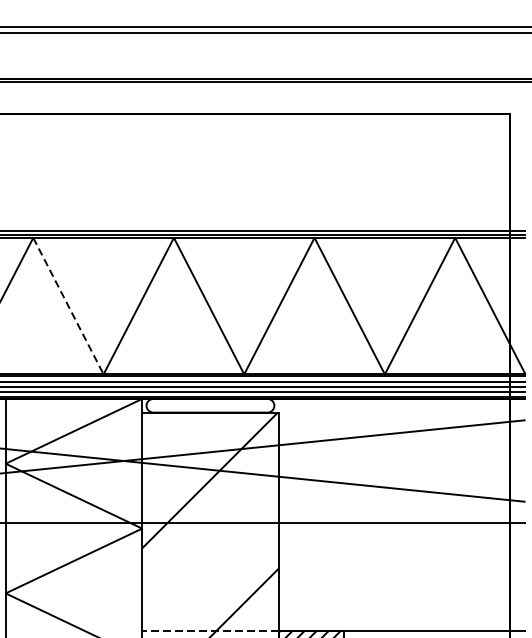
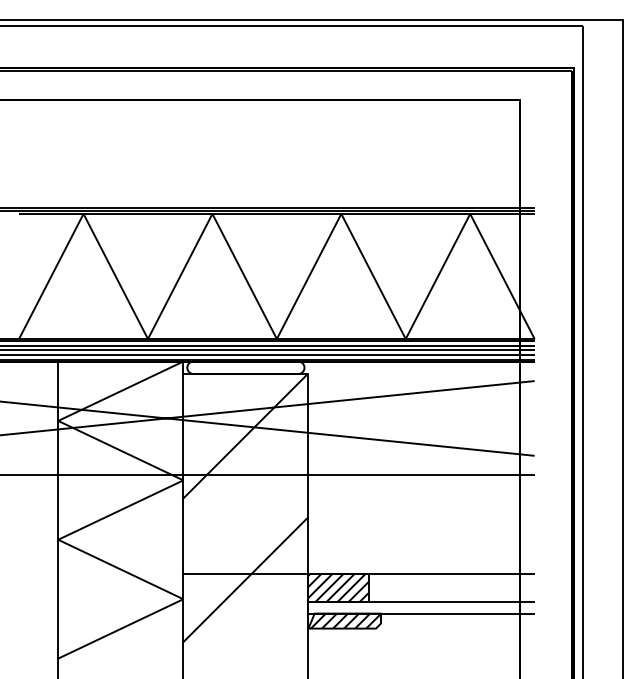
line: (68, 306) -> (115, 276), dashed -> solid
line: (210, 631) -> (245, 574), dashed -> solid

